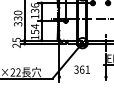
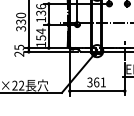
line: (82, 77) -> (97, 91), added

